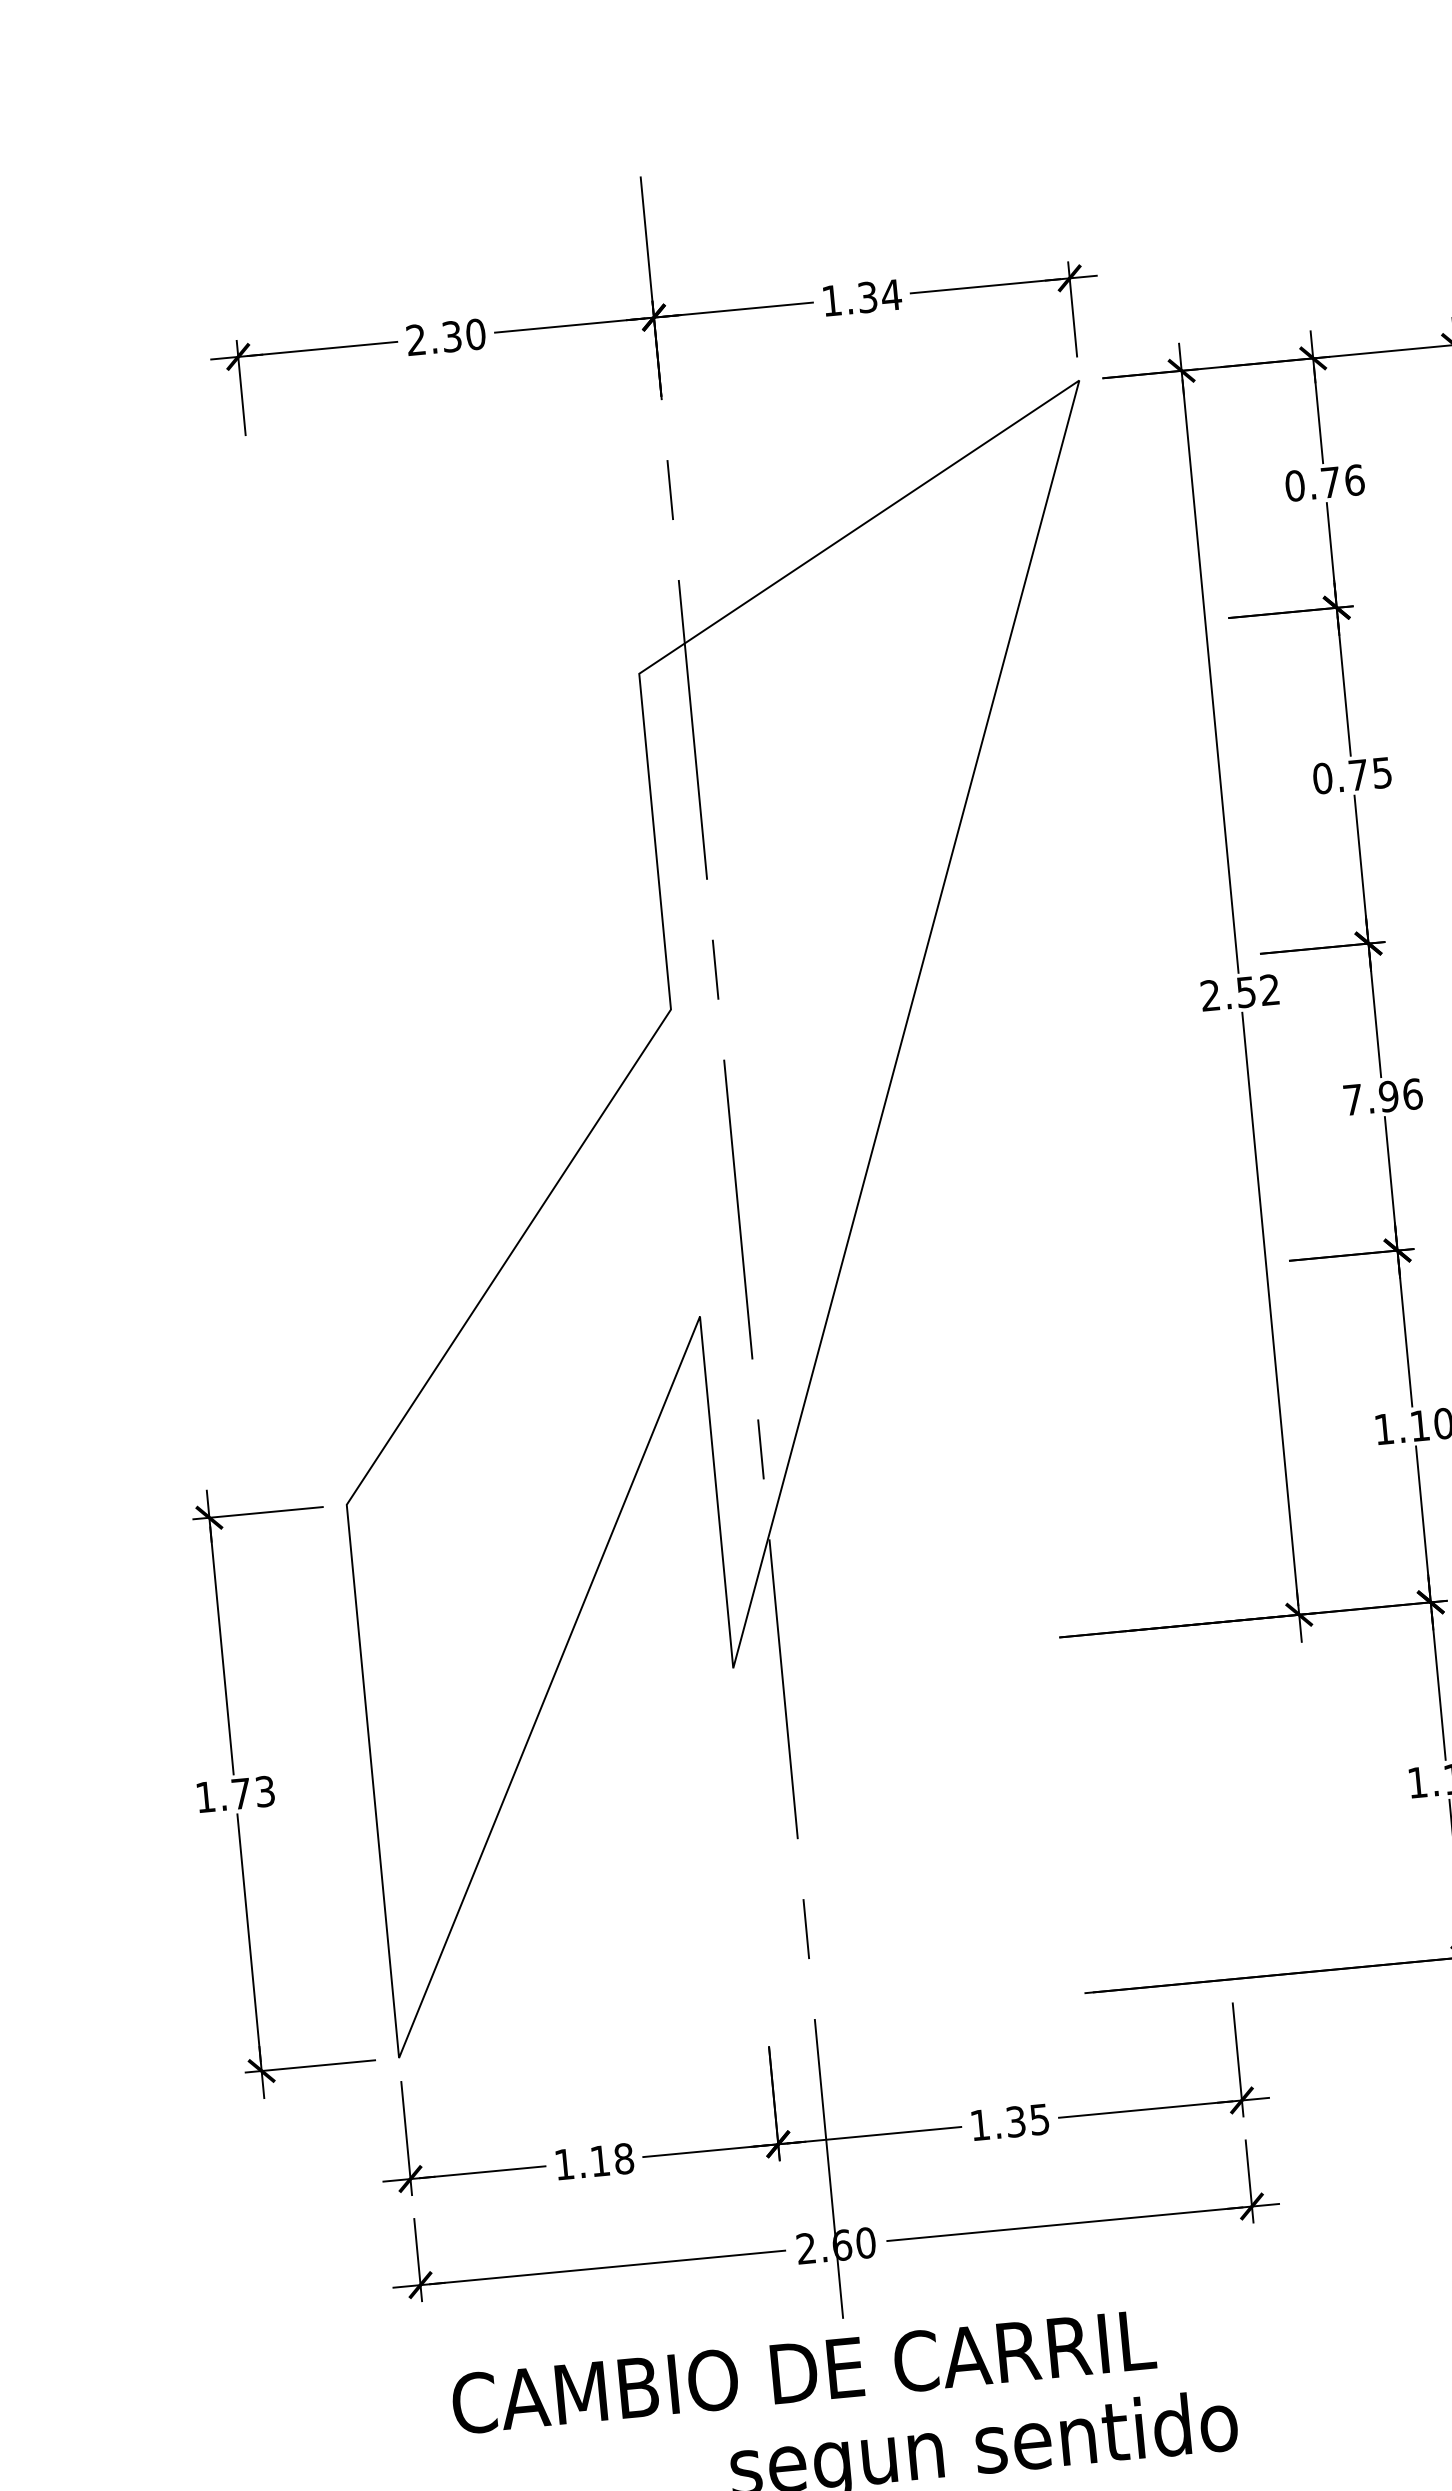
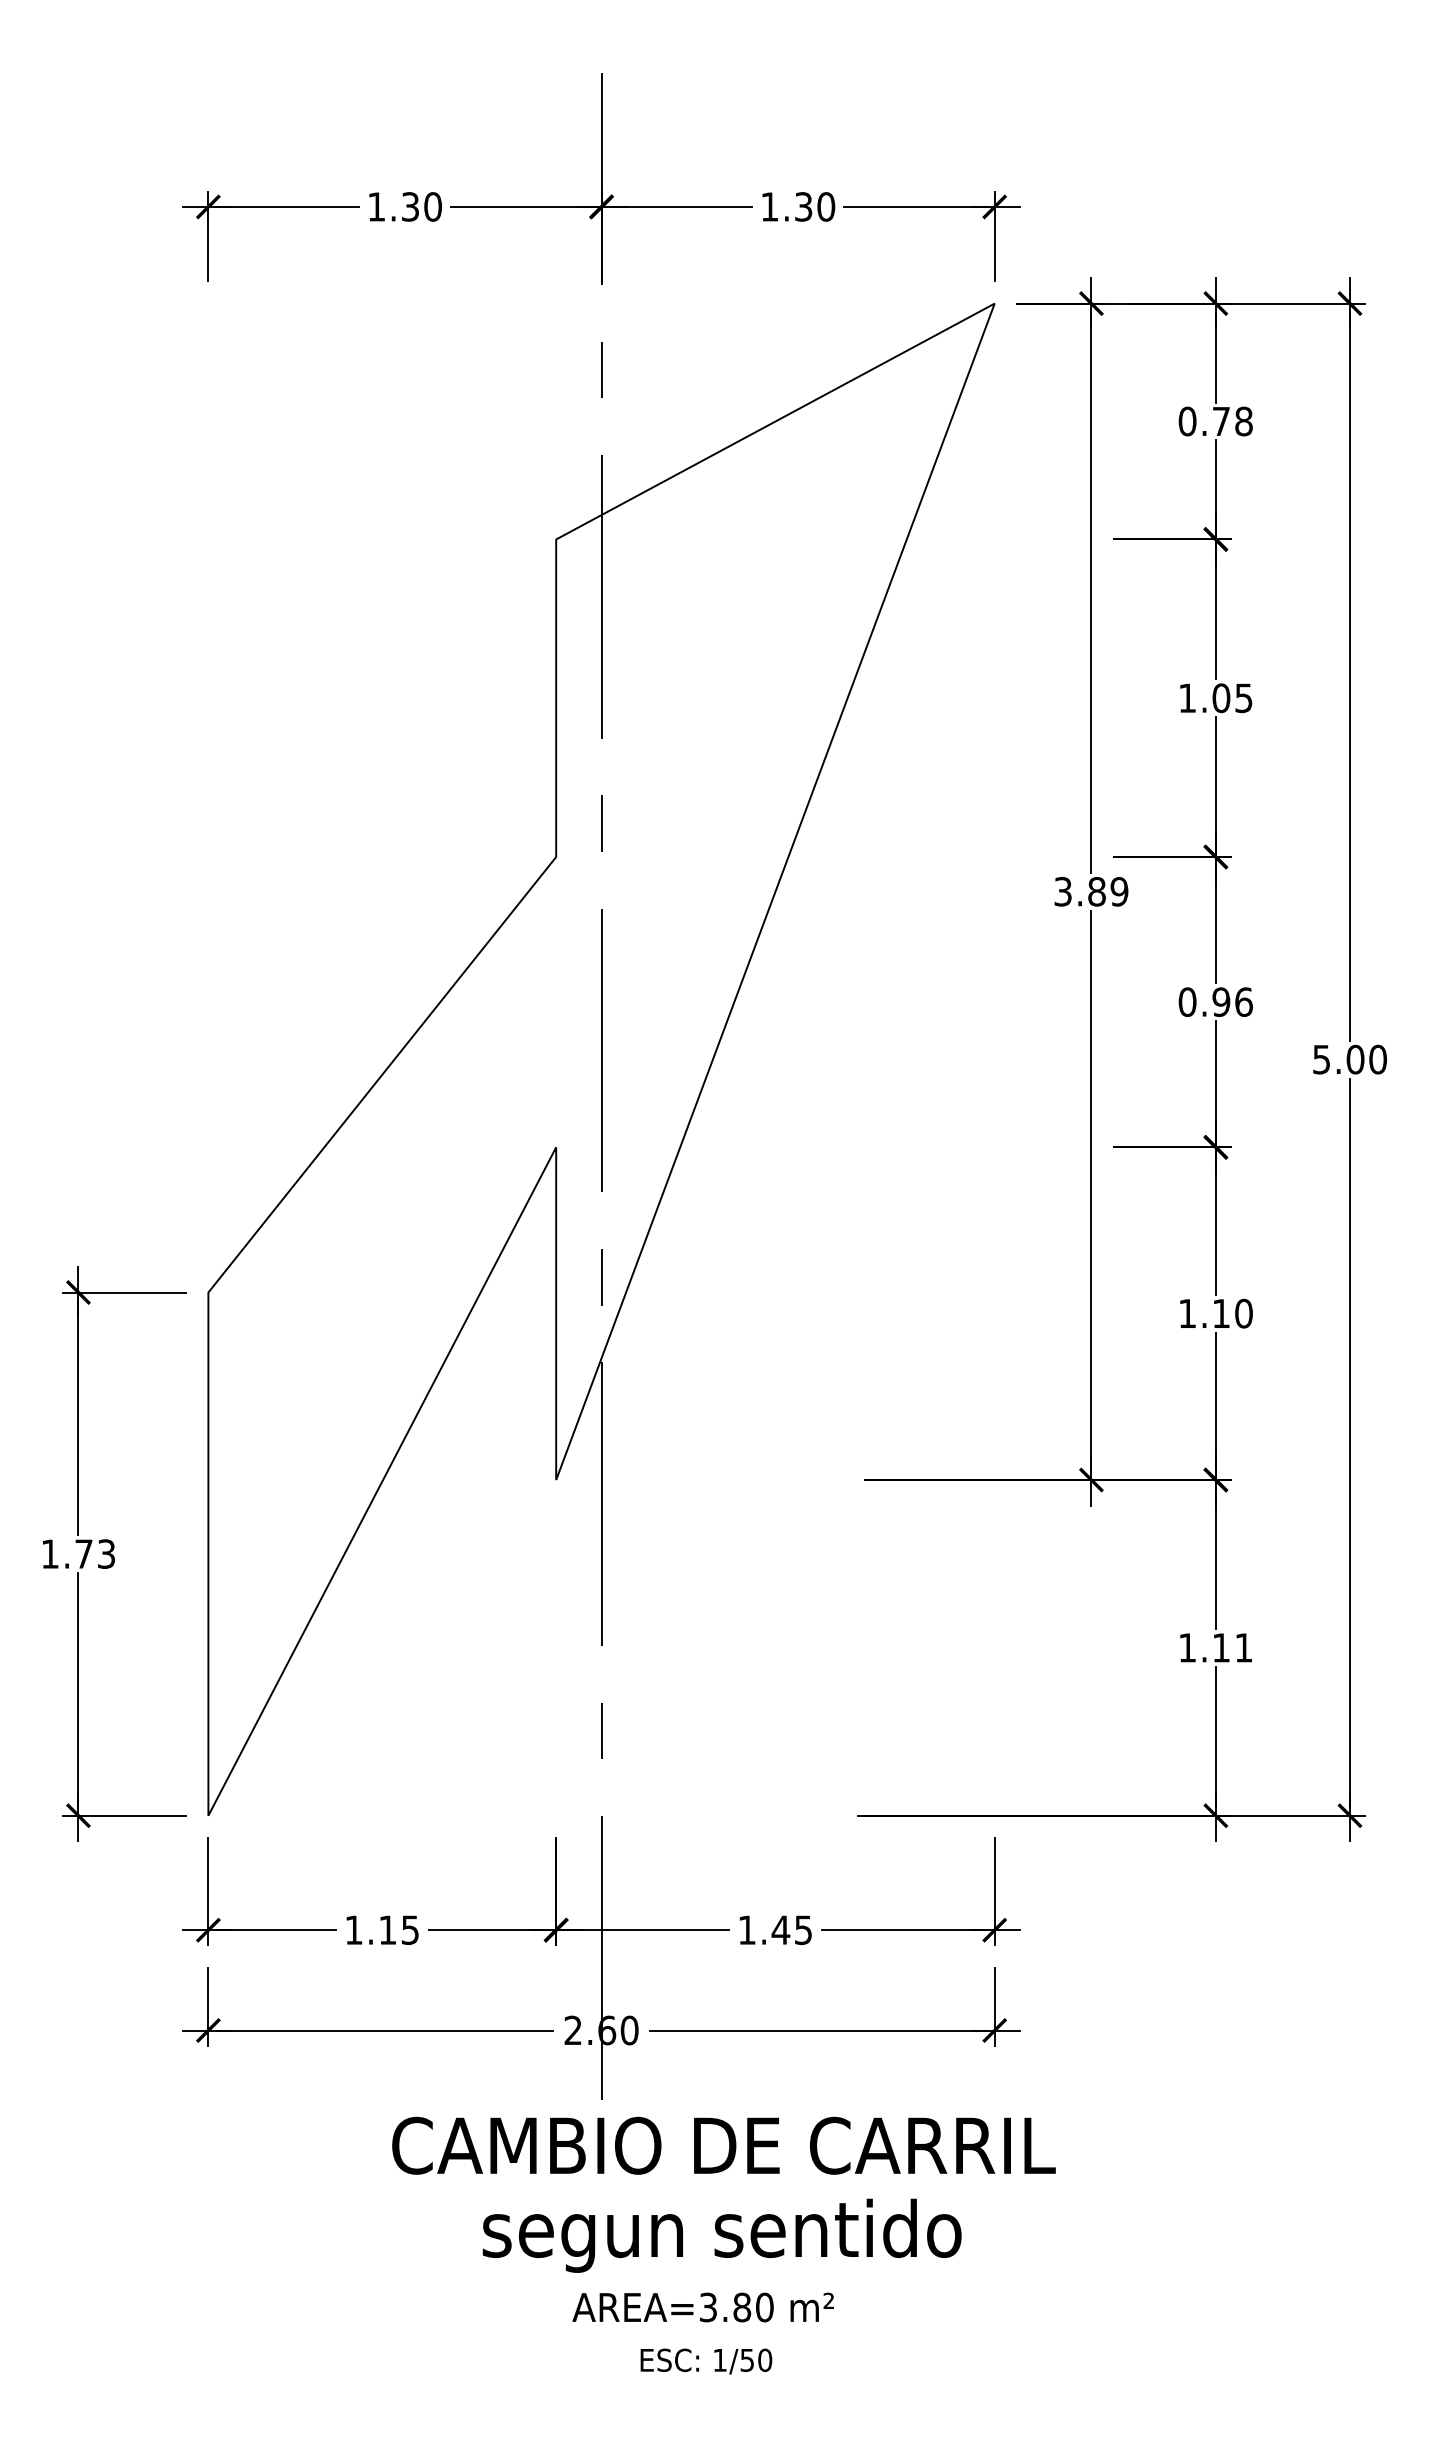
text: (890, 294) -> (825, 206), 1.34 -> 1.30
text: (415, 339) -> (376, 206), 2.30 -> 1.30
text: (1354, 480) -> (1243, 421), 0.76 -> 0.78
text: (1340, 777) -> (1204, 698), 0.75 -> 1.05
text: (1240, 992) -> (1091, 891), 2.52 -> 3.89
text: (1352, 1099) -> (1187, 1001), 7.96 -> 0.96
text: (1015, 2122) -> (780, 1930), 1.35 -> 1.45
text: (624, 2159) -> (410, 1930), 1.18 -> 1.15
text: (803, 2371) -> (723, 2145), moved

